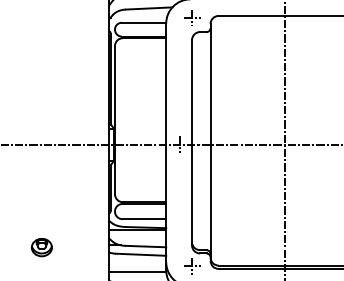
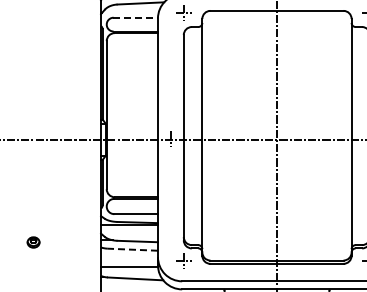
line: (144, 22) -> (136, 17), solid -> dashed
part: (41, 247) -> (33, 242), size x0.6
line: (140, 254) -> (132, 249), solid -> dashed

